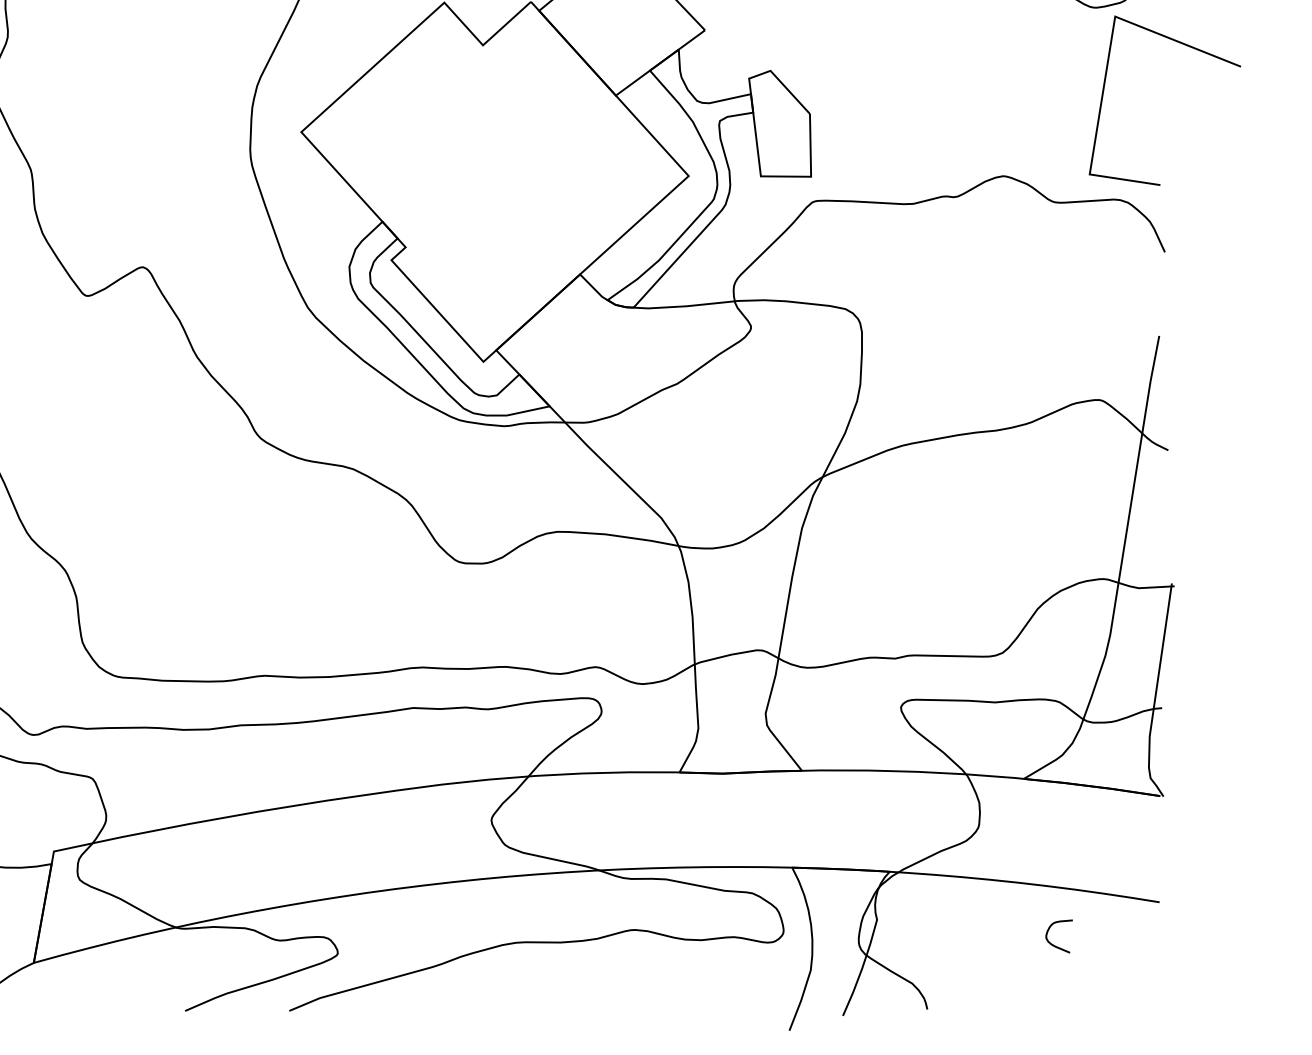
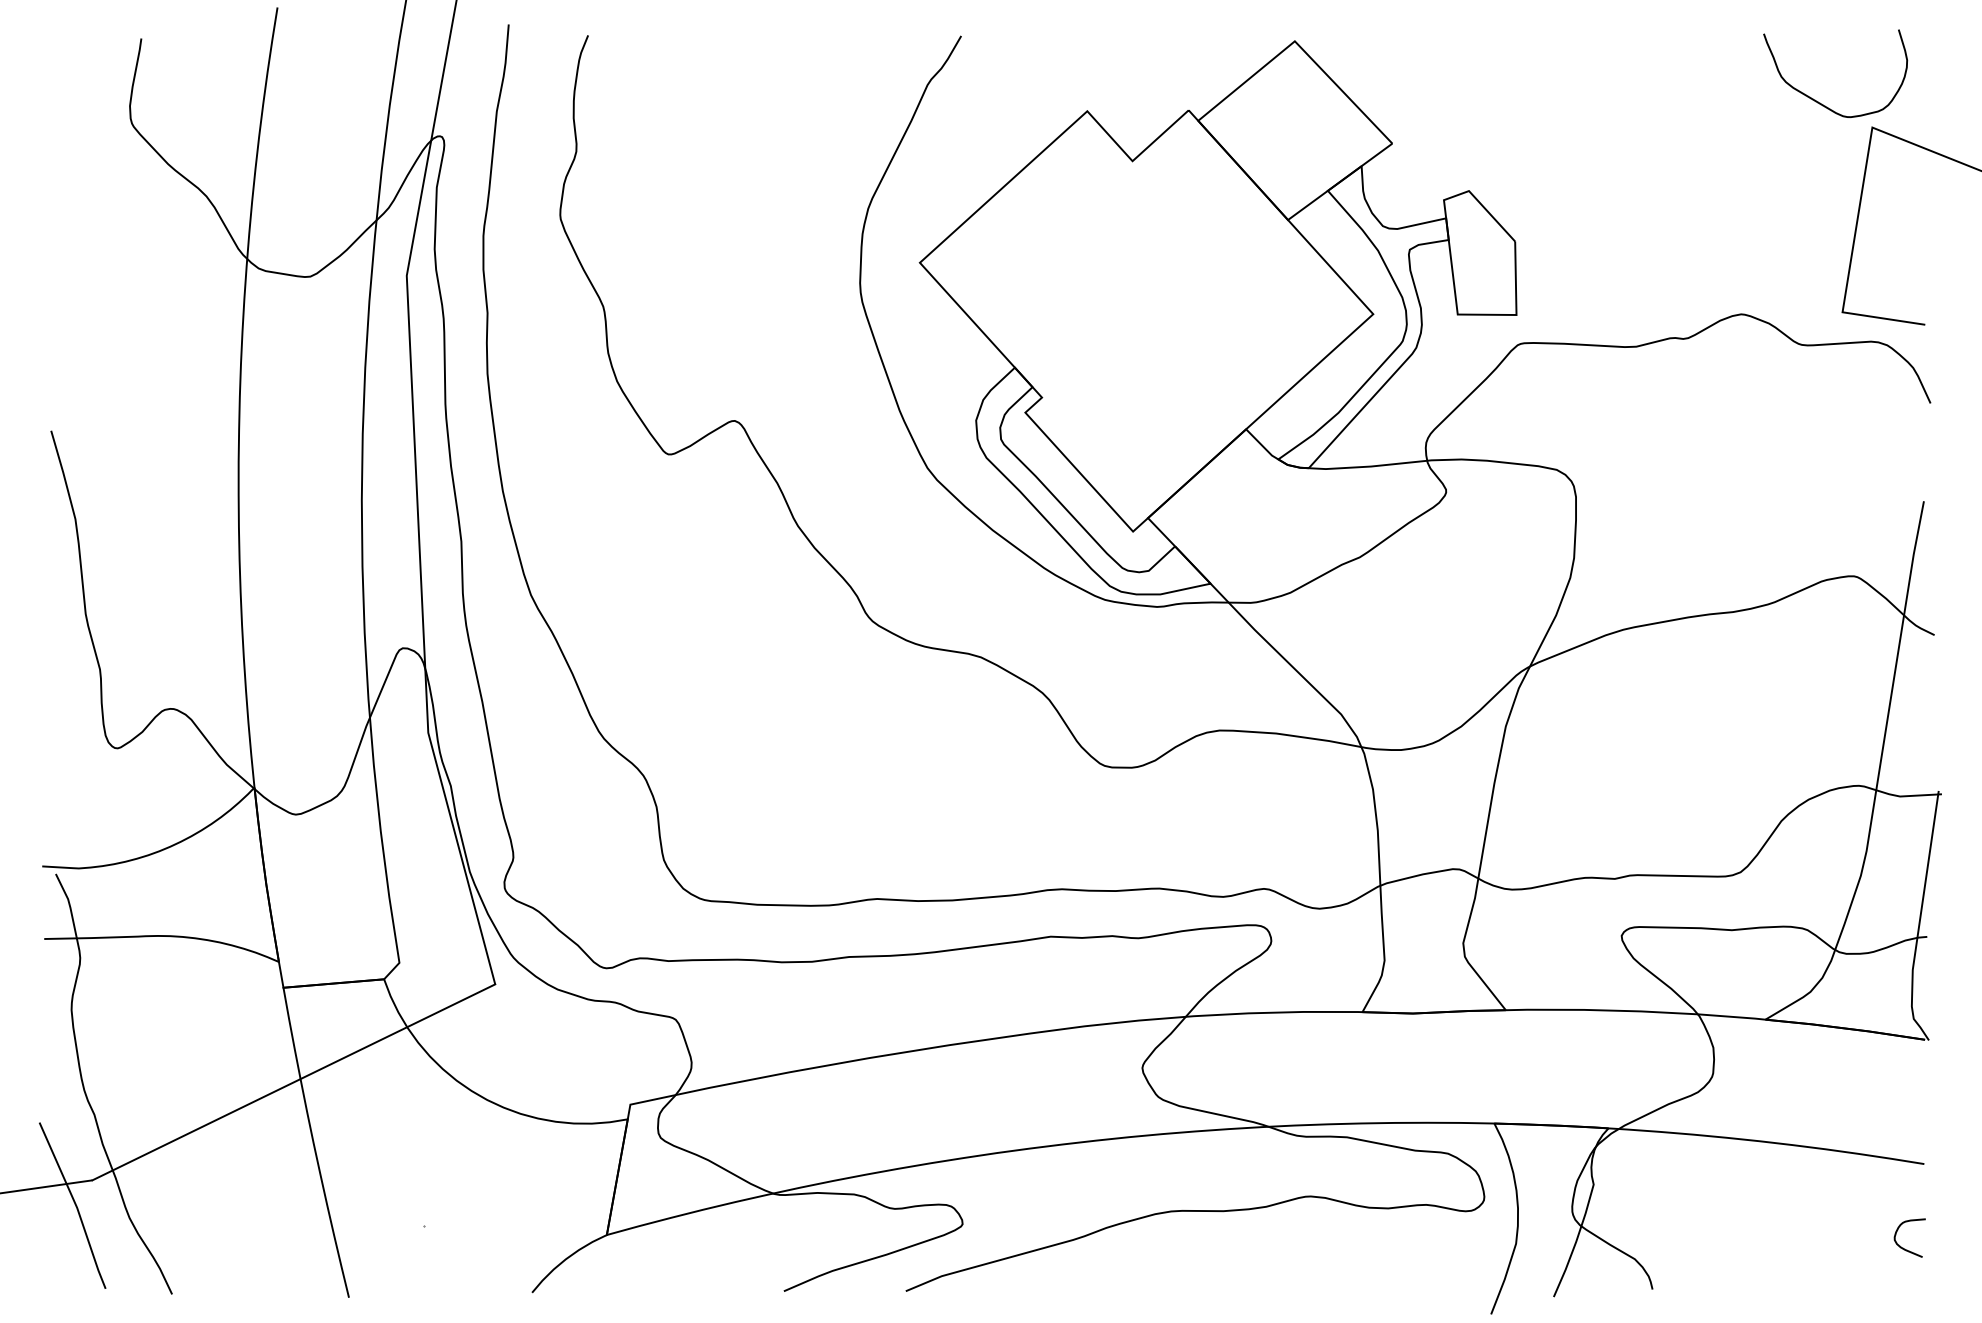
curve: (1053, 944) -> (1903, 1247), moved

